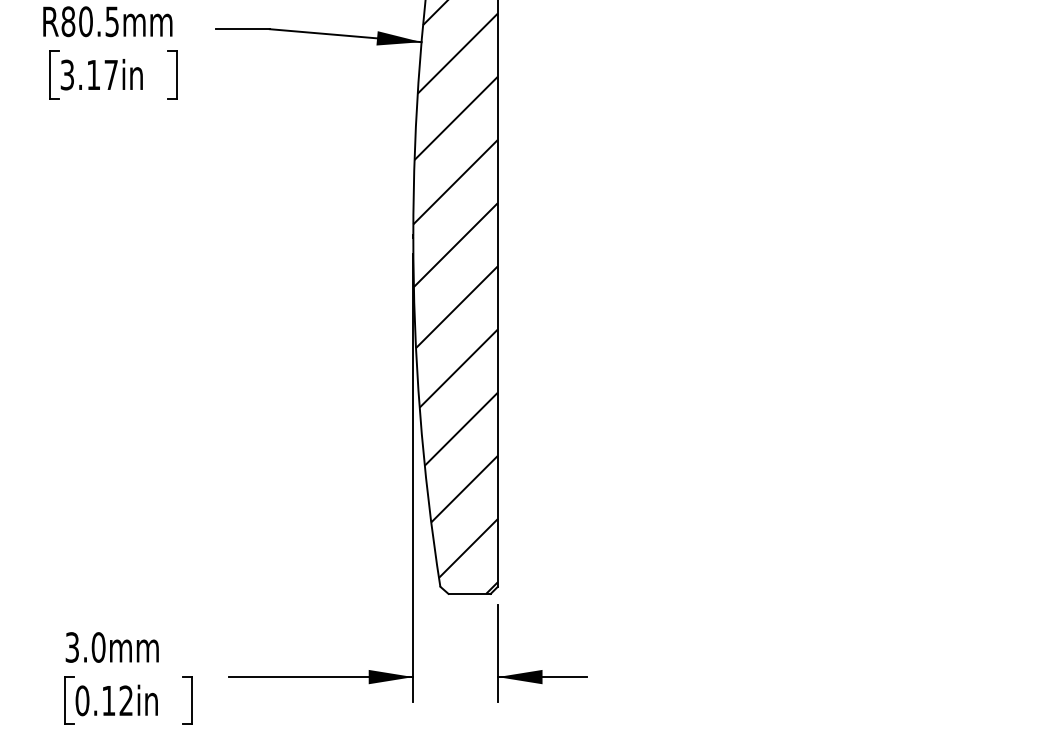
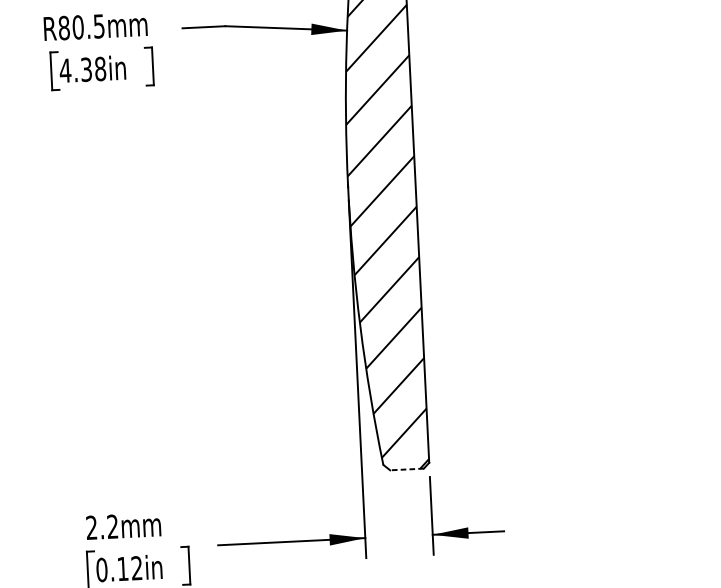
text: (89, 74) -> (83, 69), 3.17in -> 4.38in
line: (469, 593) -> (406, 469), solid -> dashed
text: (85, 647) -> (102, 527), 3.0mm -> 2.2mm

